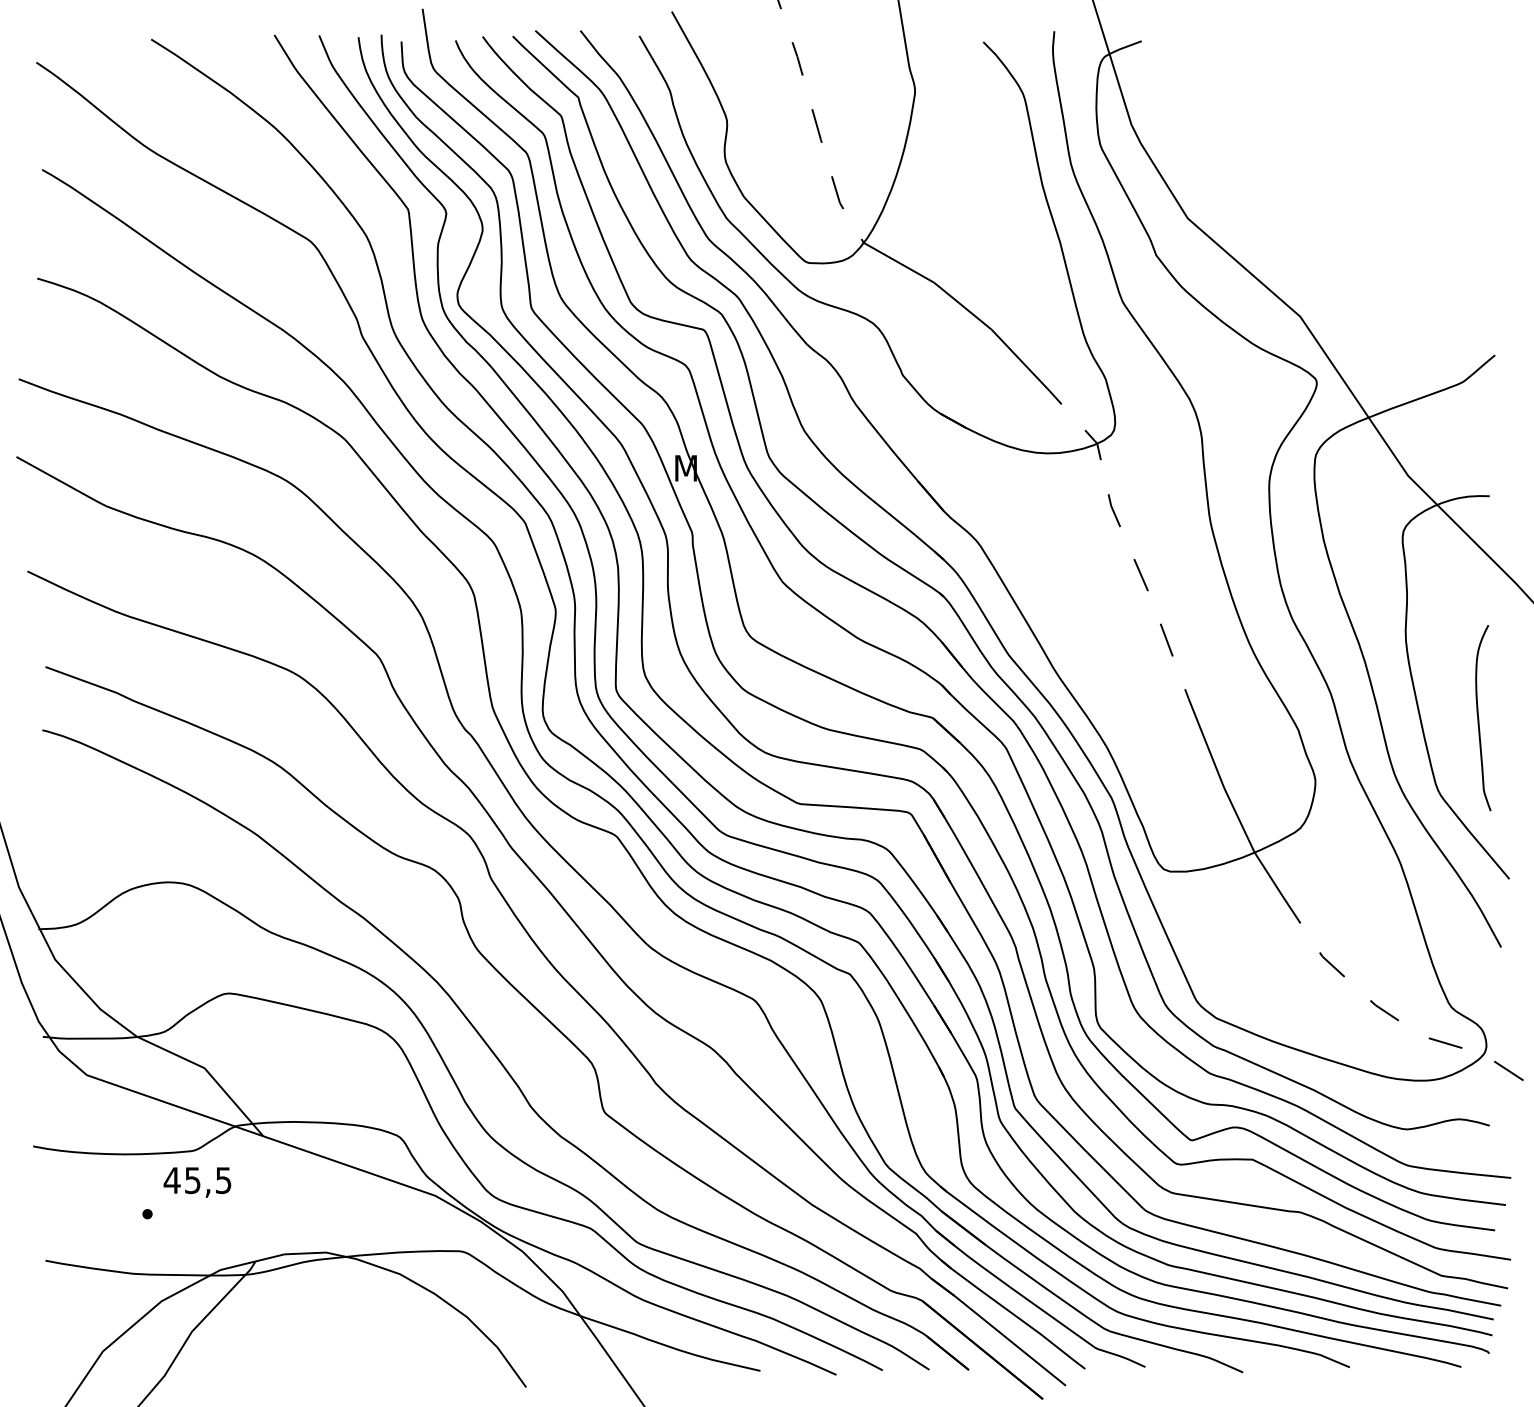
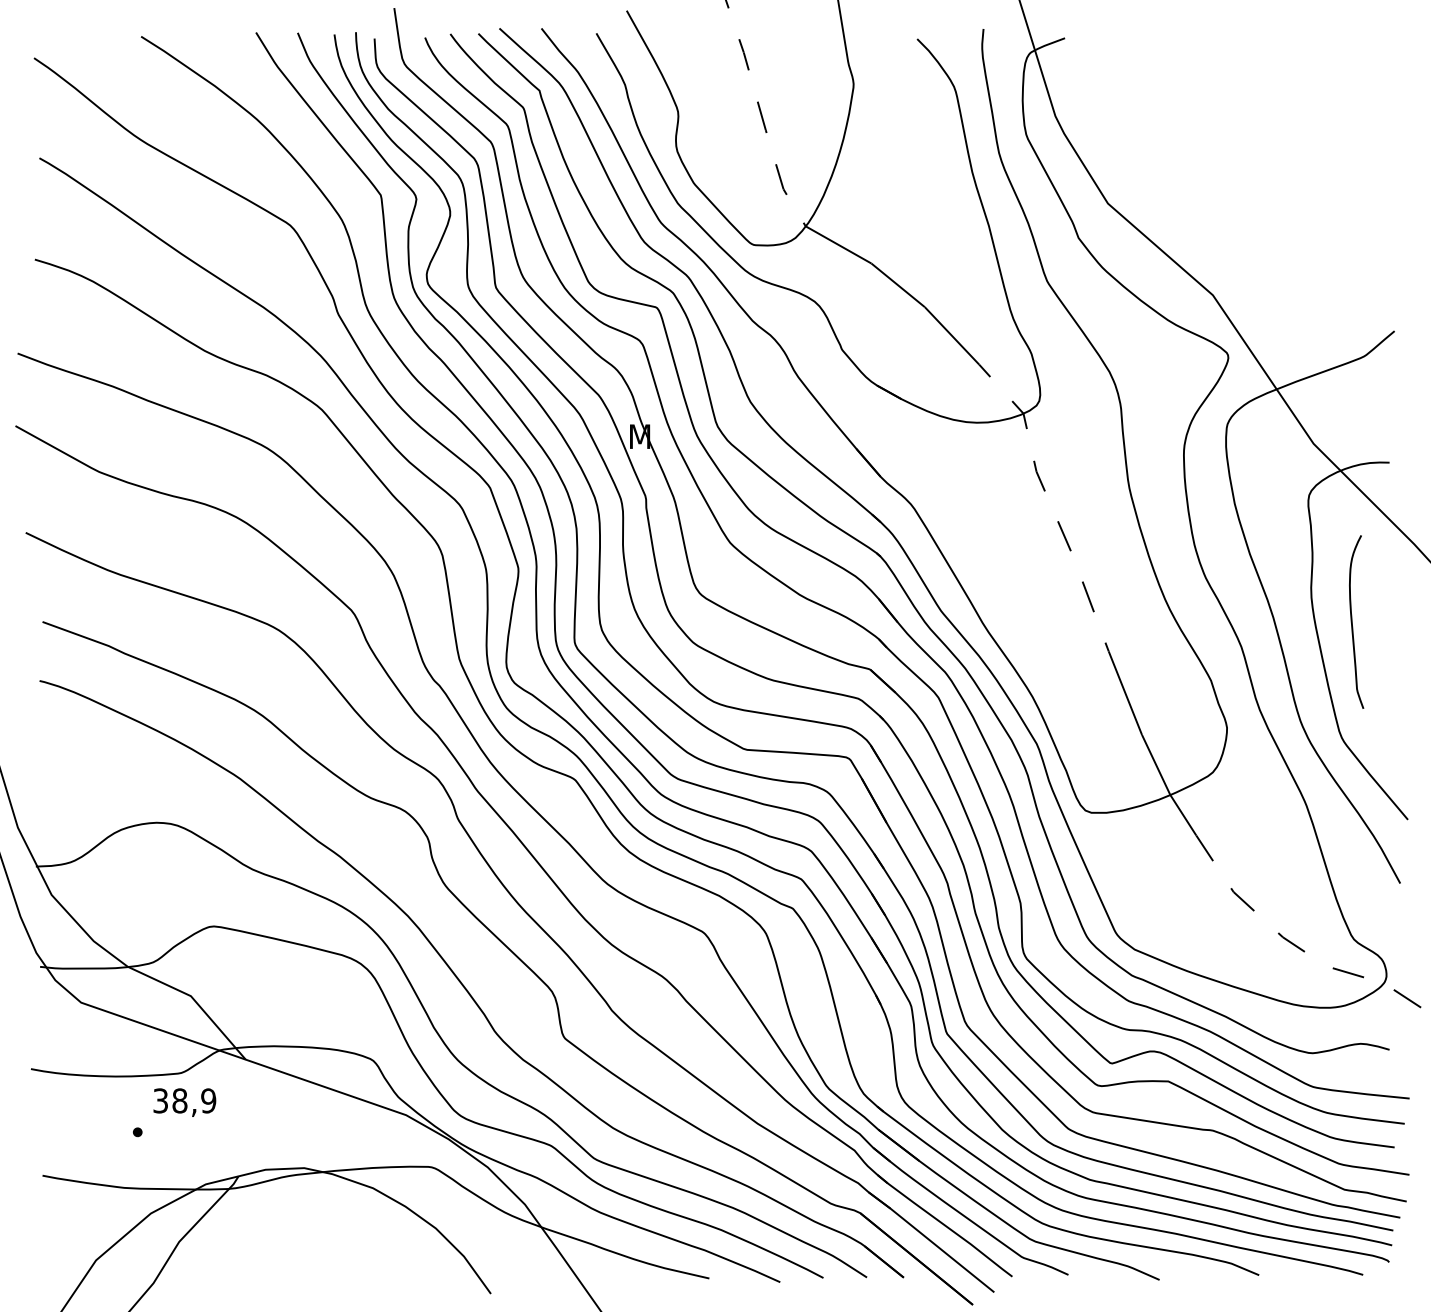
curve: (1479, 718) -> (1353, 622), moved
text: (197, 1180) -> (184, 1100), 45,5 -> 38,9

